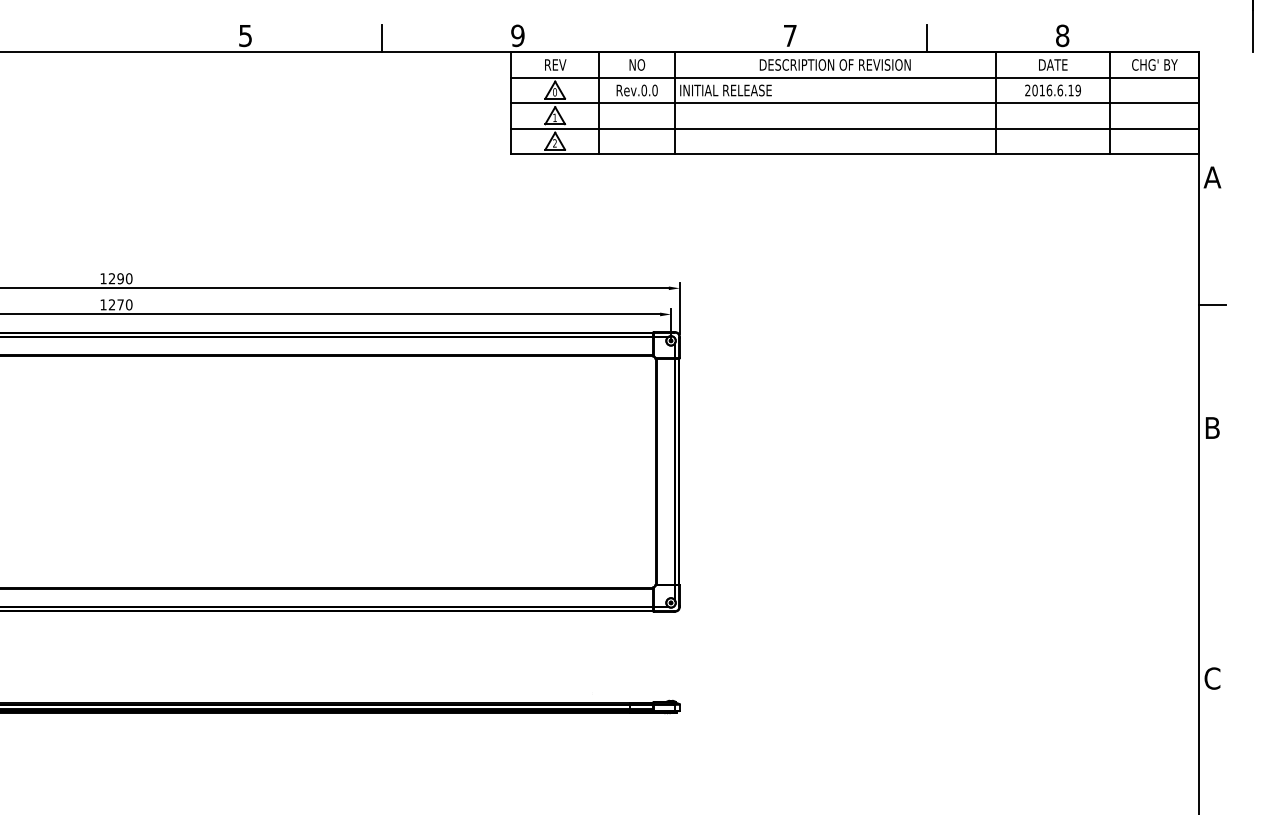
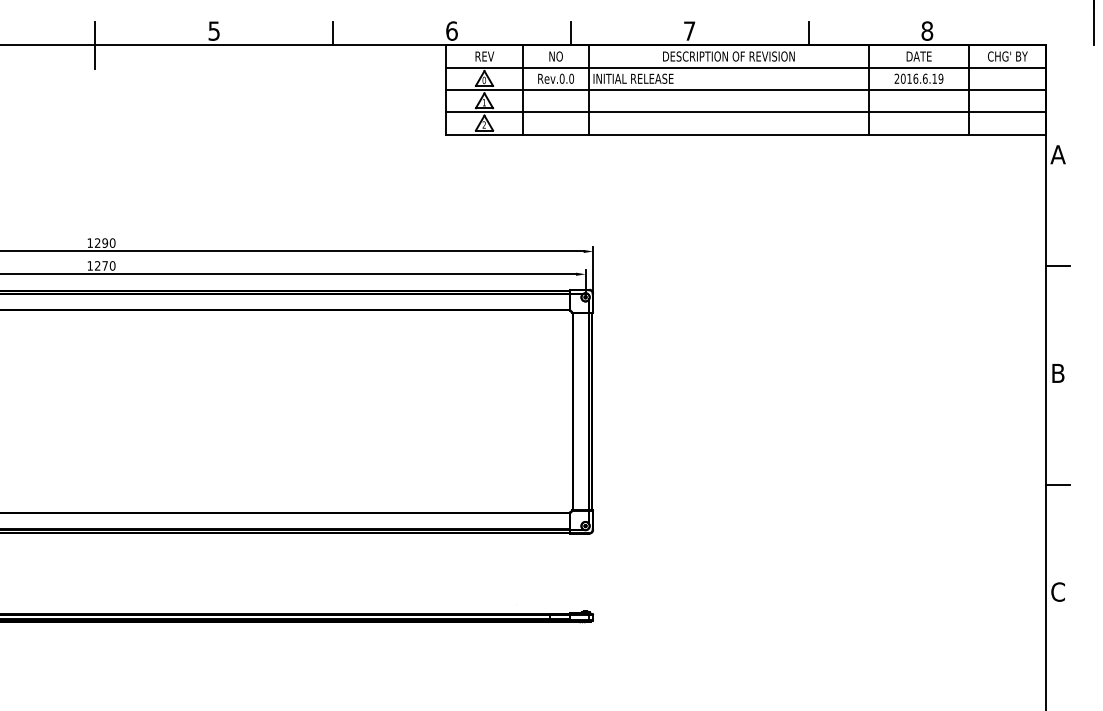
text: (517, 35) -> (451, 30), 9 -> 6
line: (654, 38) -> (571, 33), added
line: (109, 51) -> (95, 44), added
line: (1212, 556) -> (1058, 485), added

